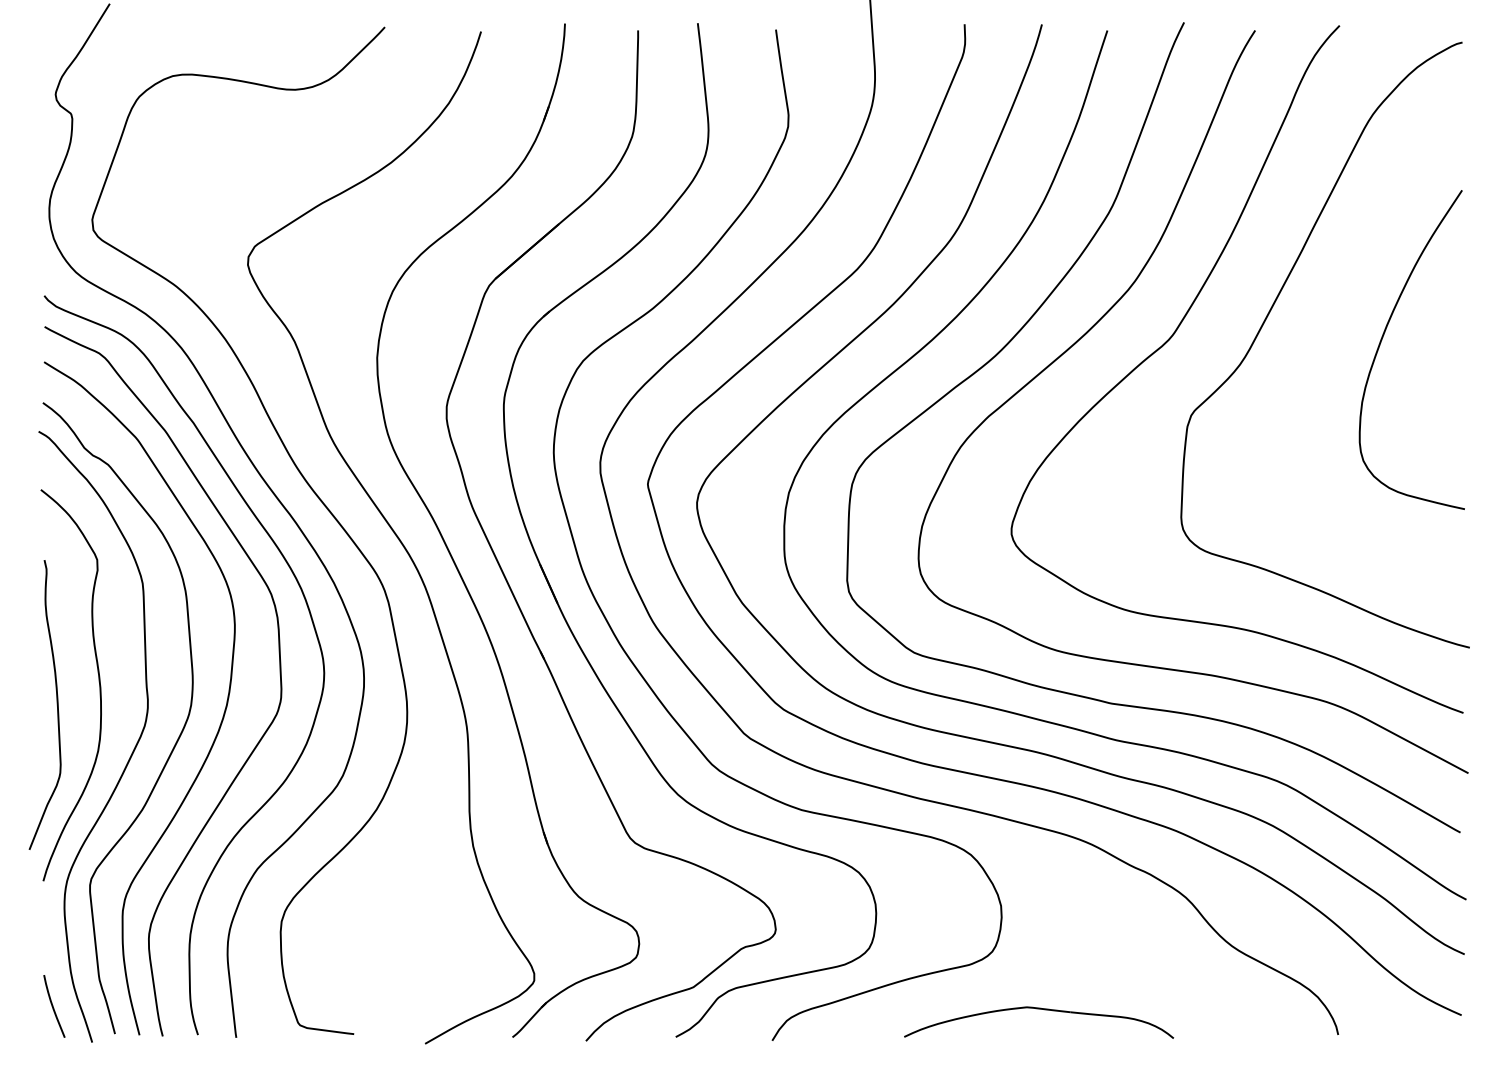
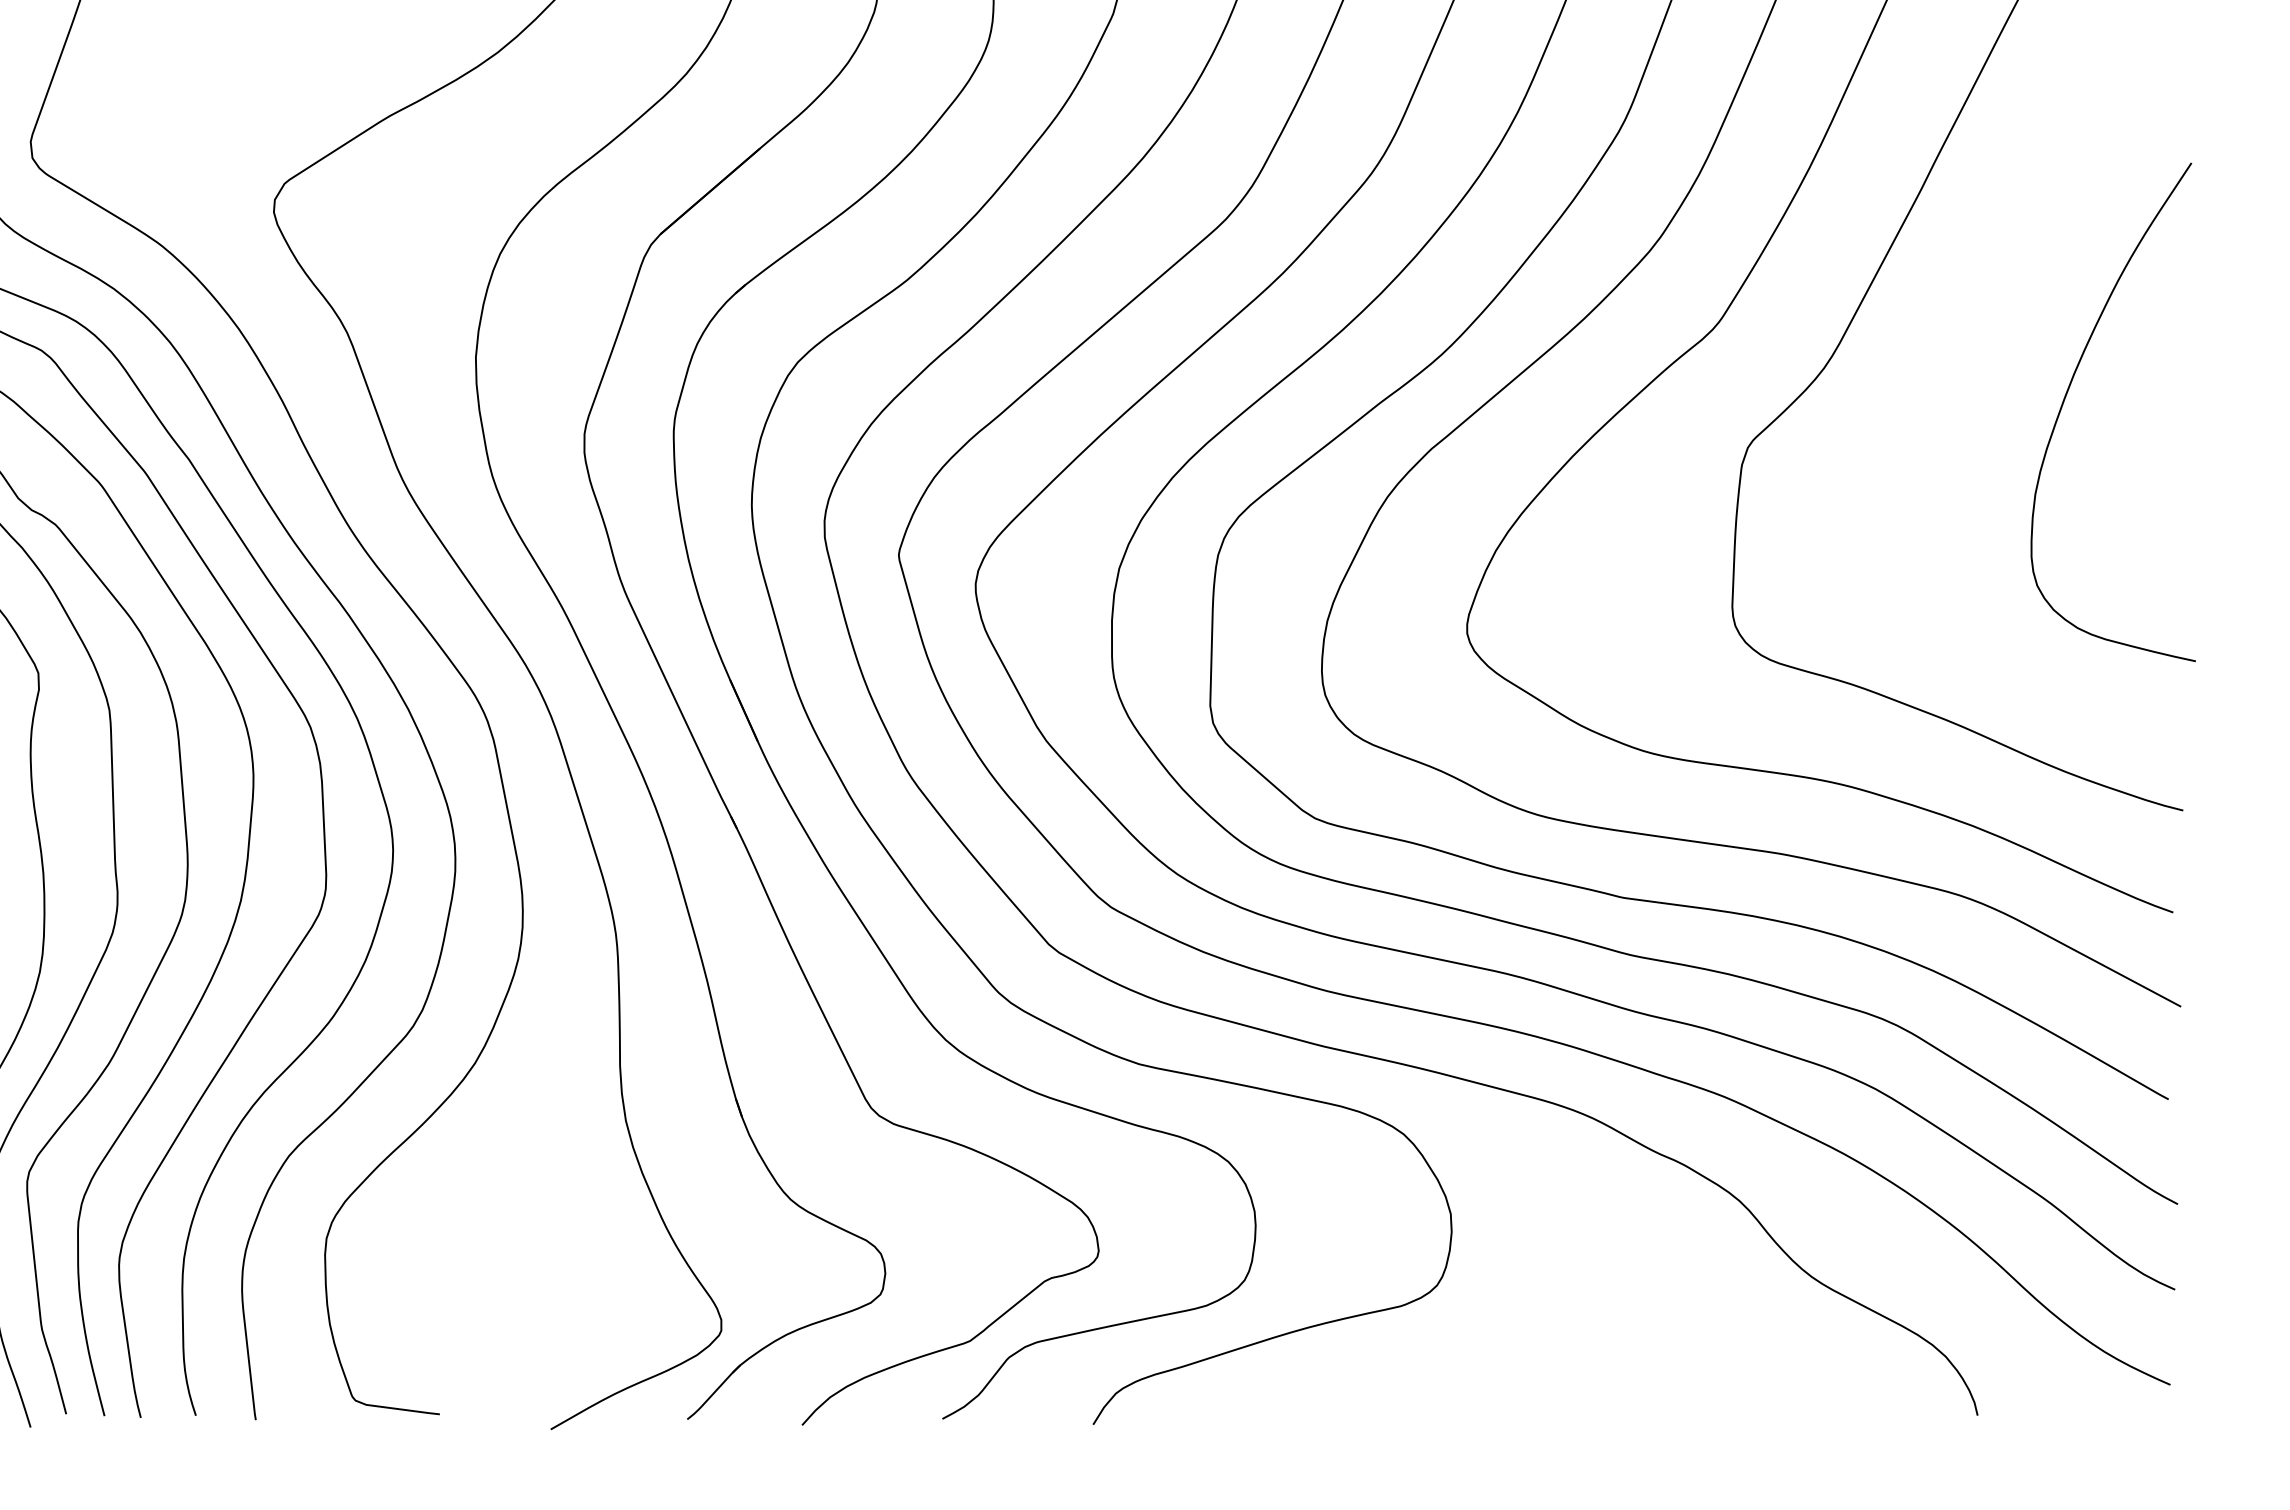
curve: (1382, 340) -> (2067, 397), moved
part: (1039, 1009) -> (1510, 1375), removed

